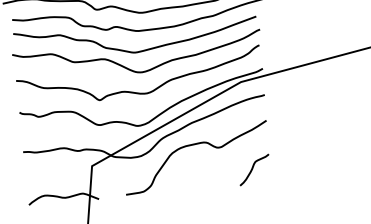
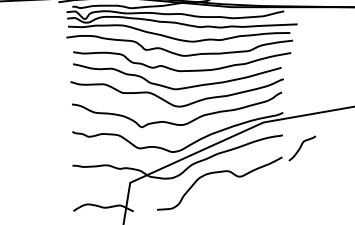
curve: (253, 168) -> (301, 147), moved

